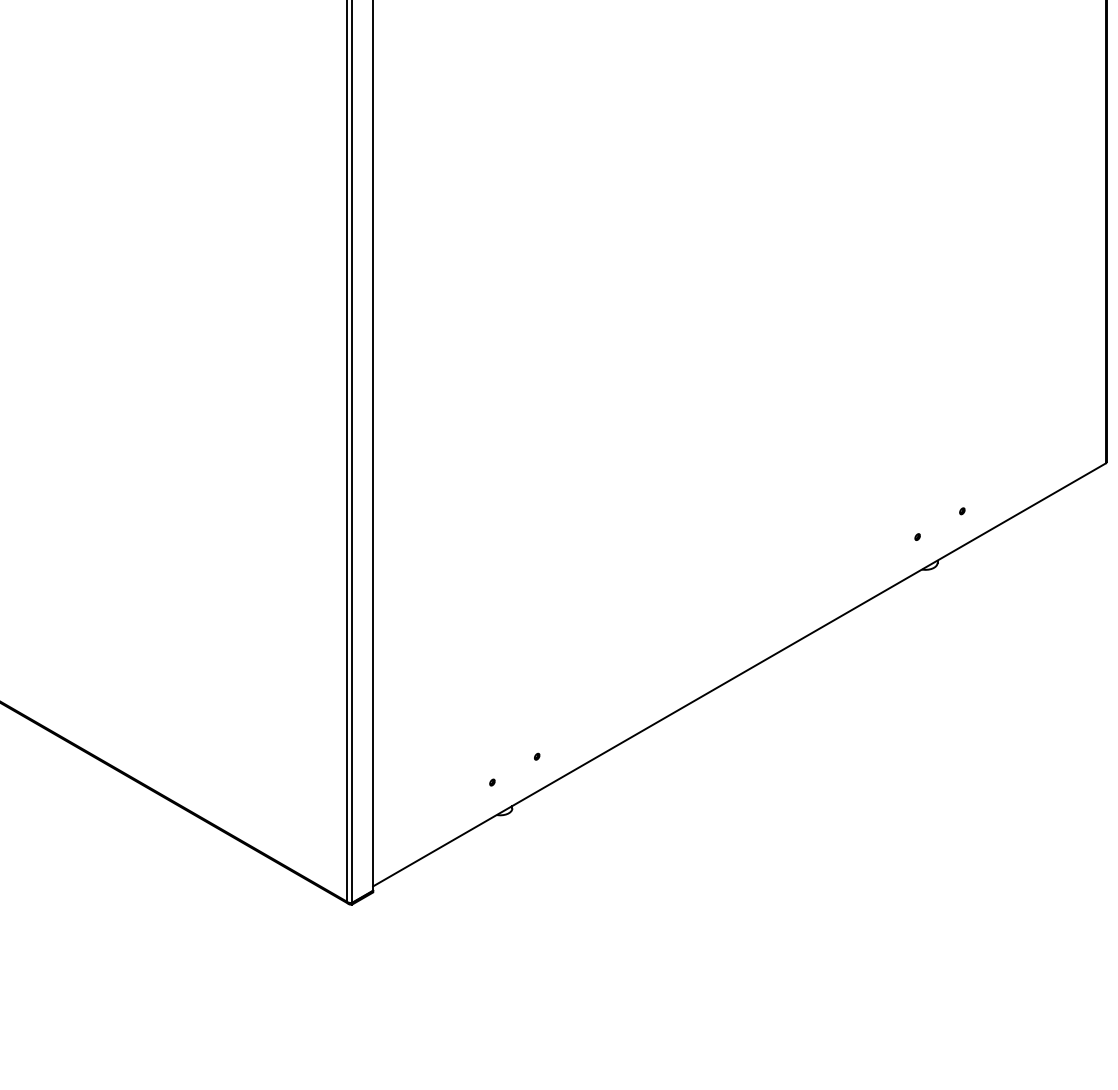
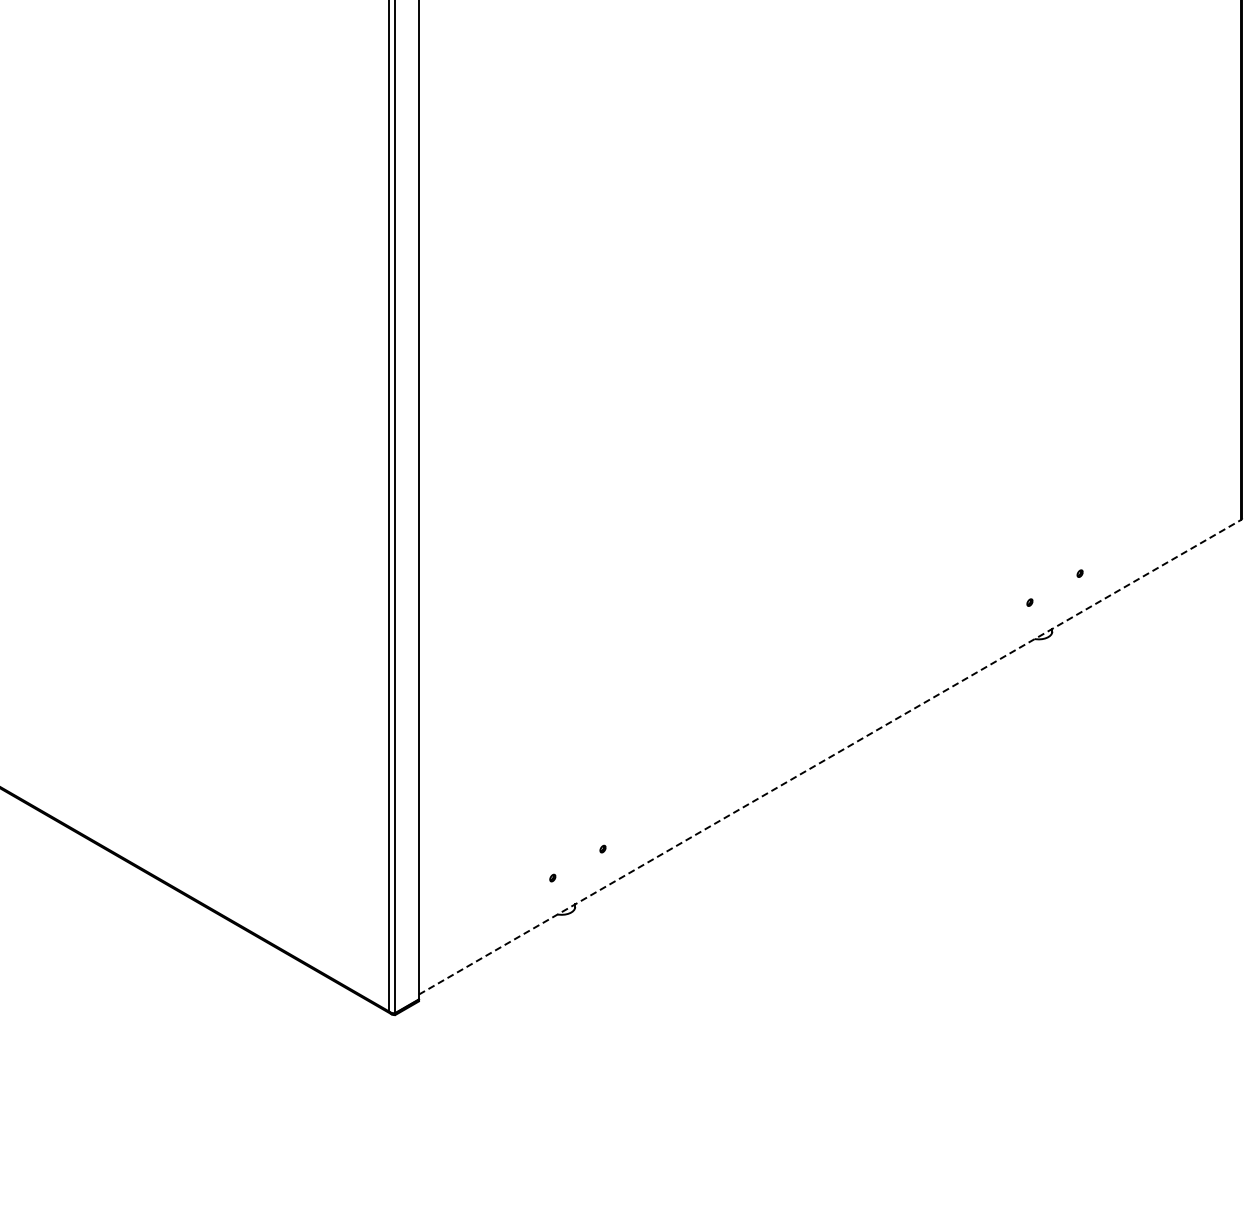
line: (739, 675) -> (829, 757), solid -> dashed

